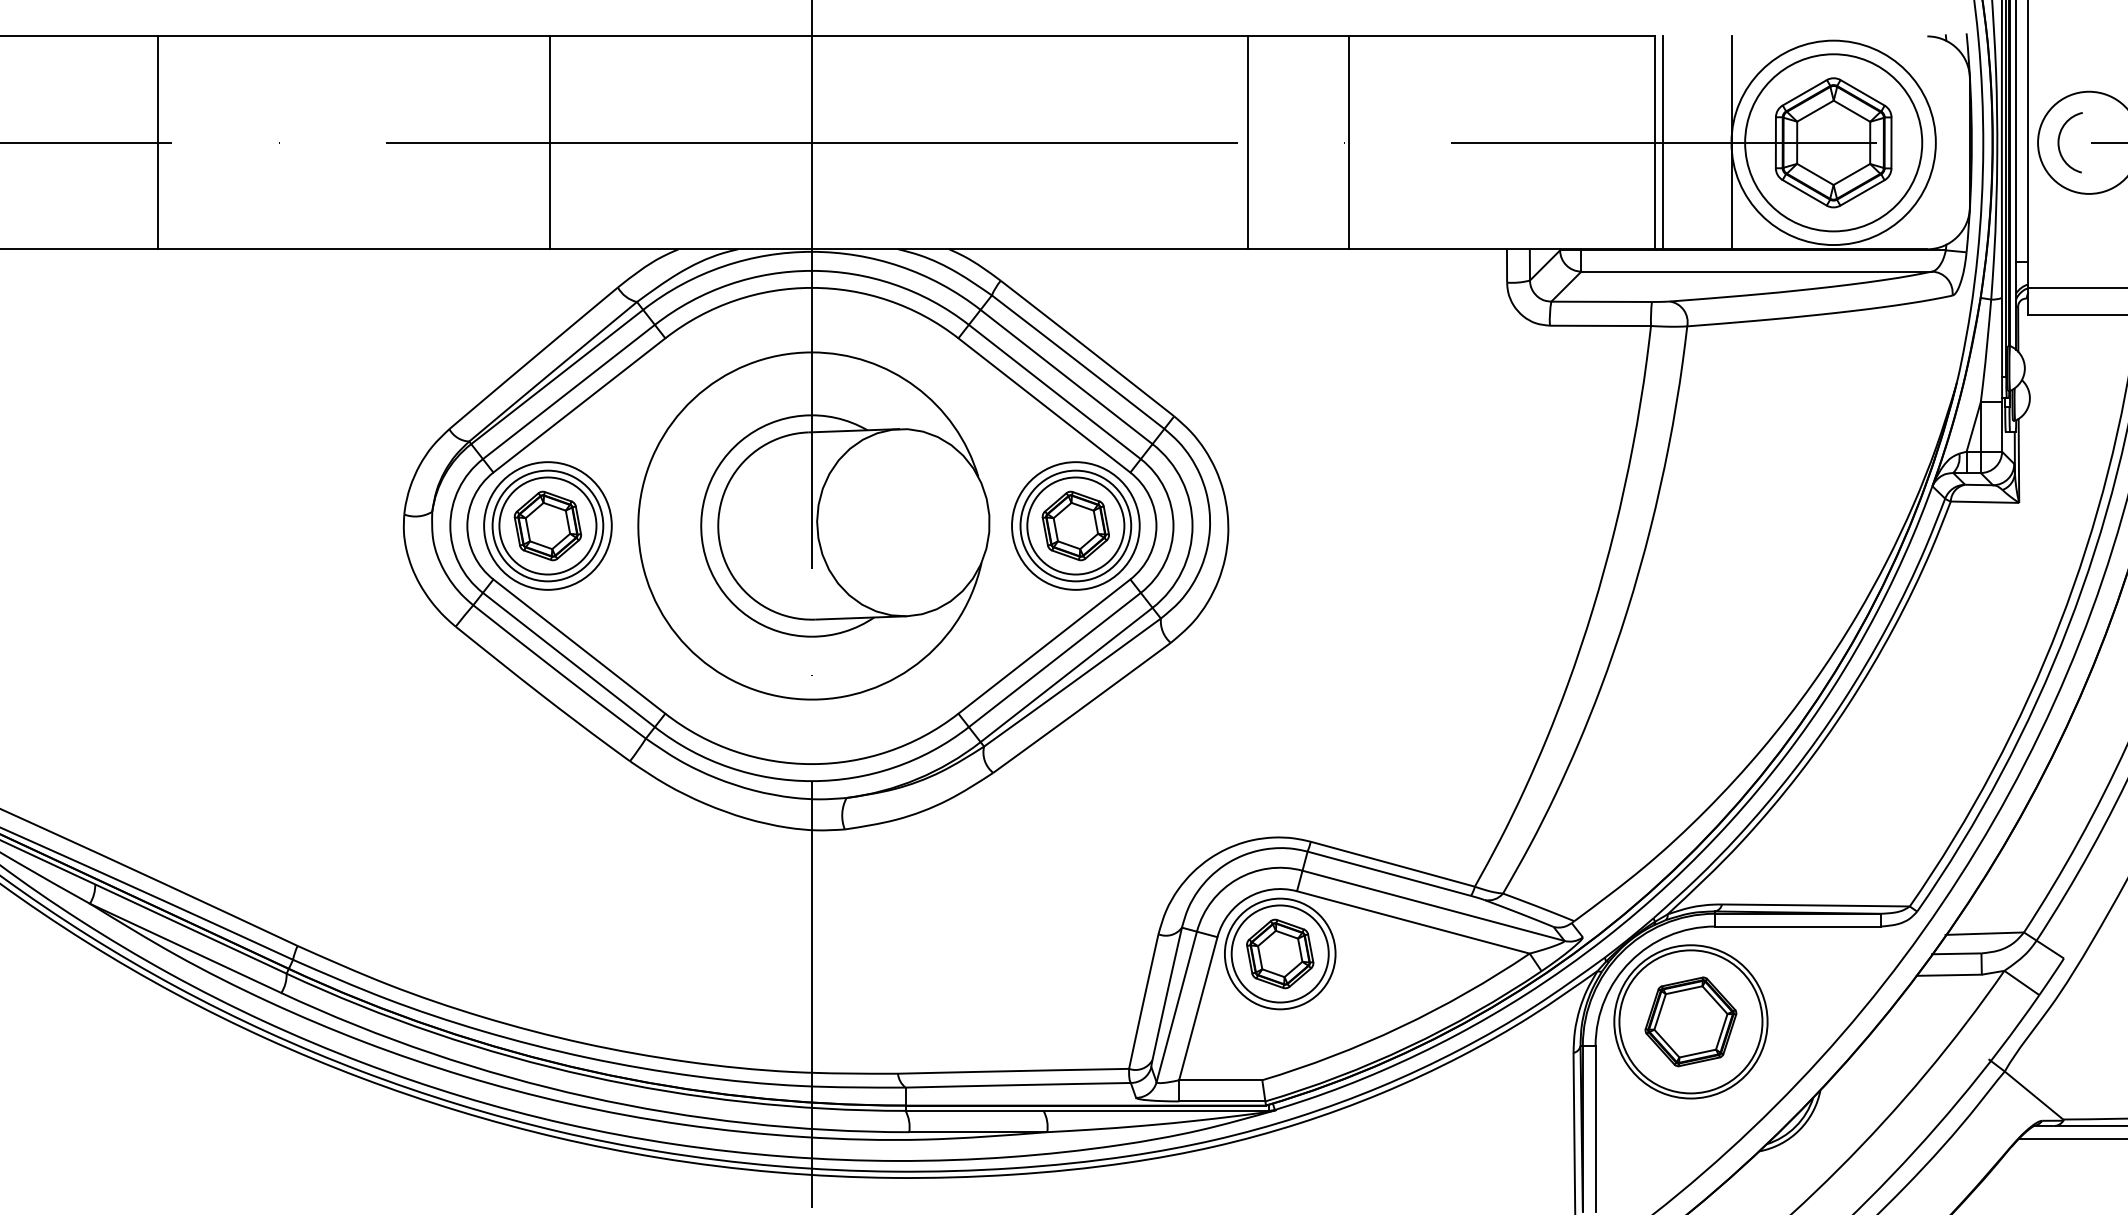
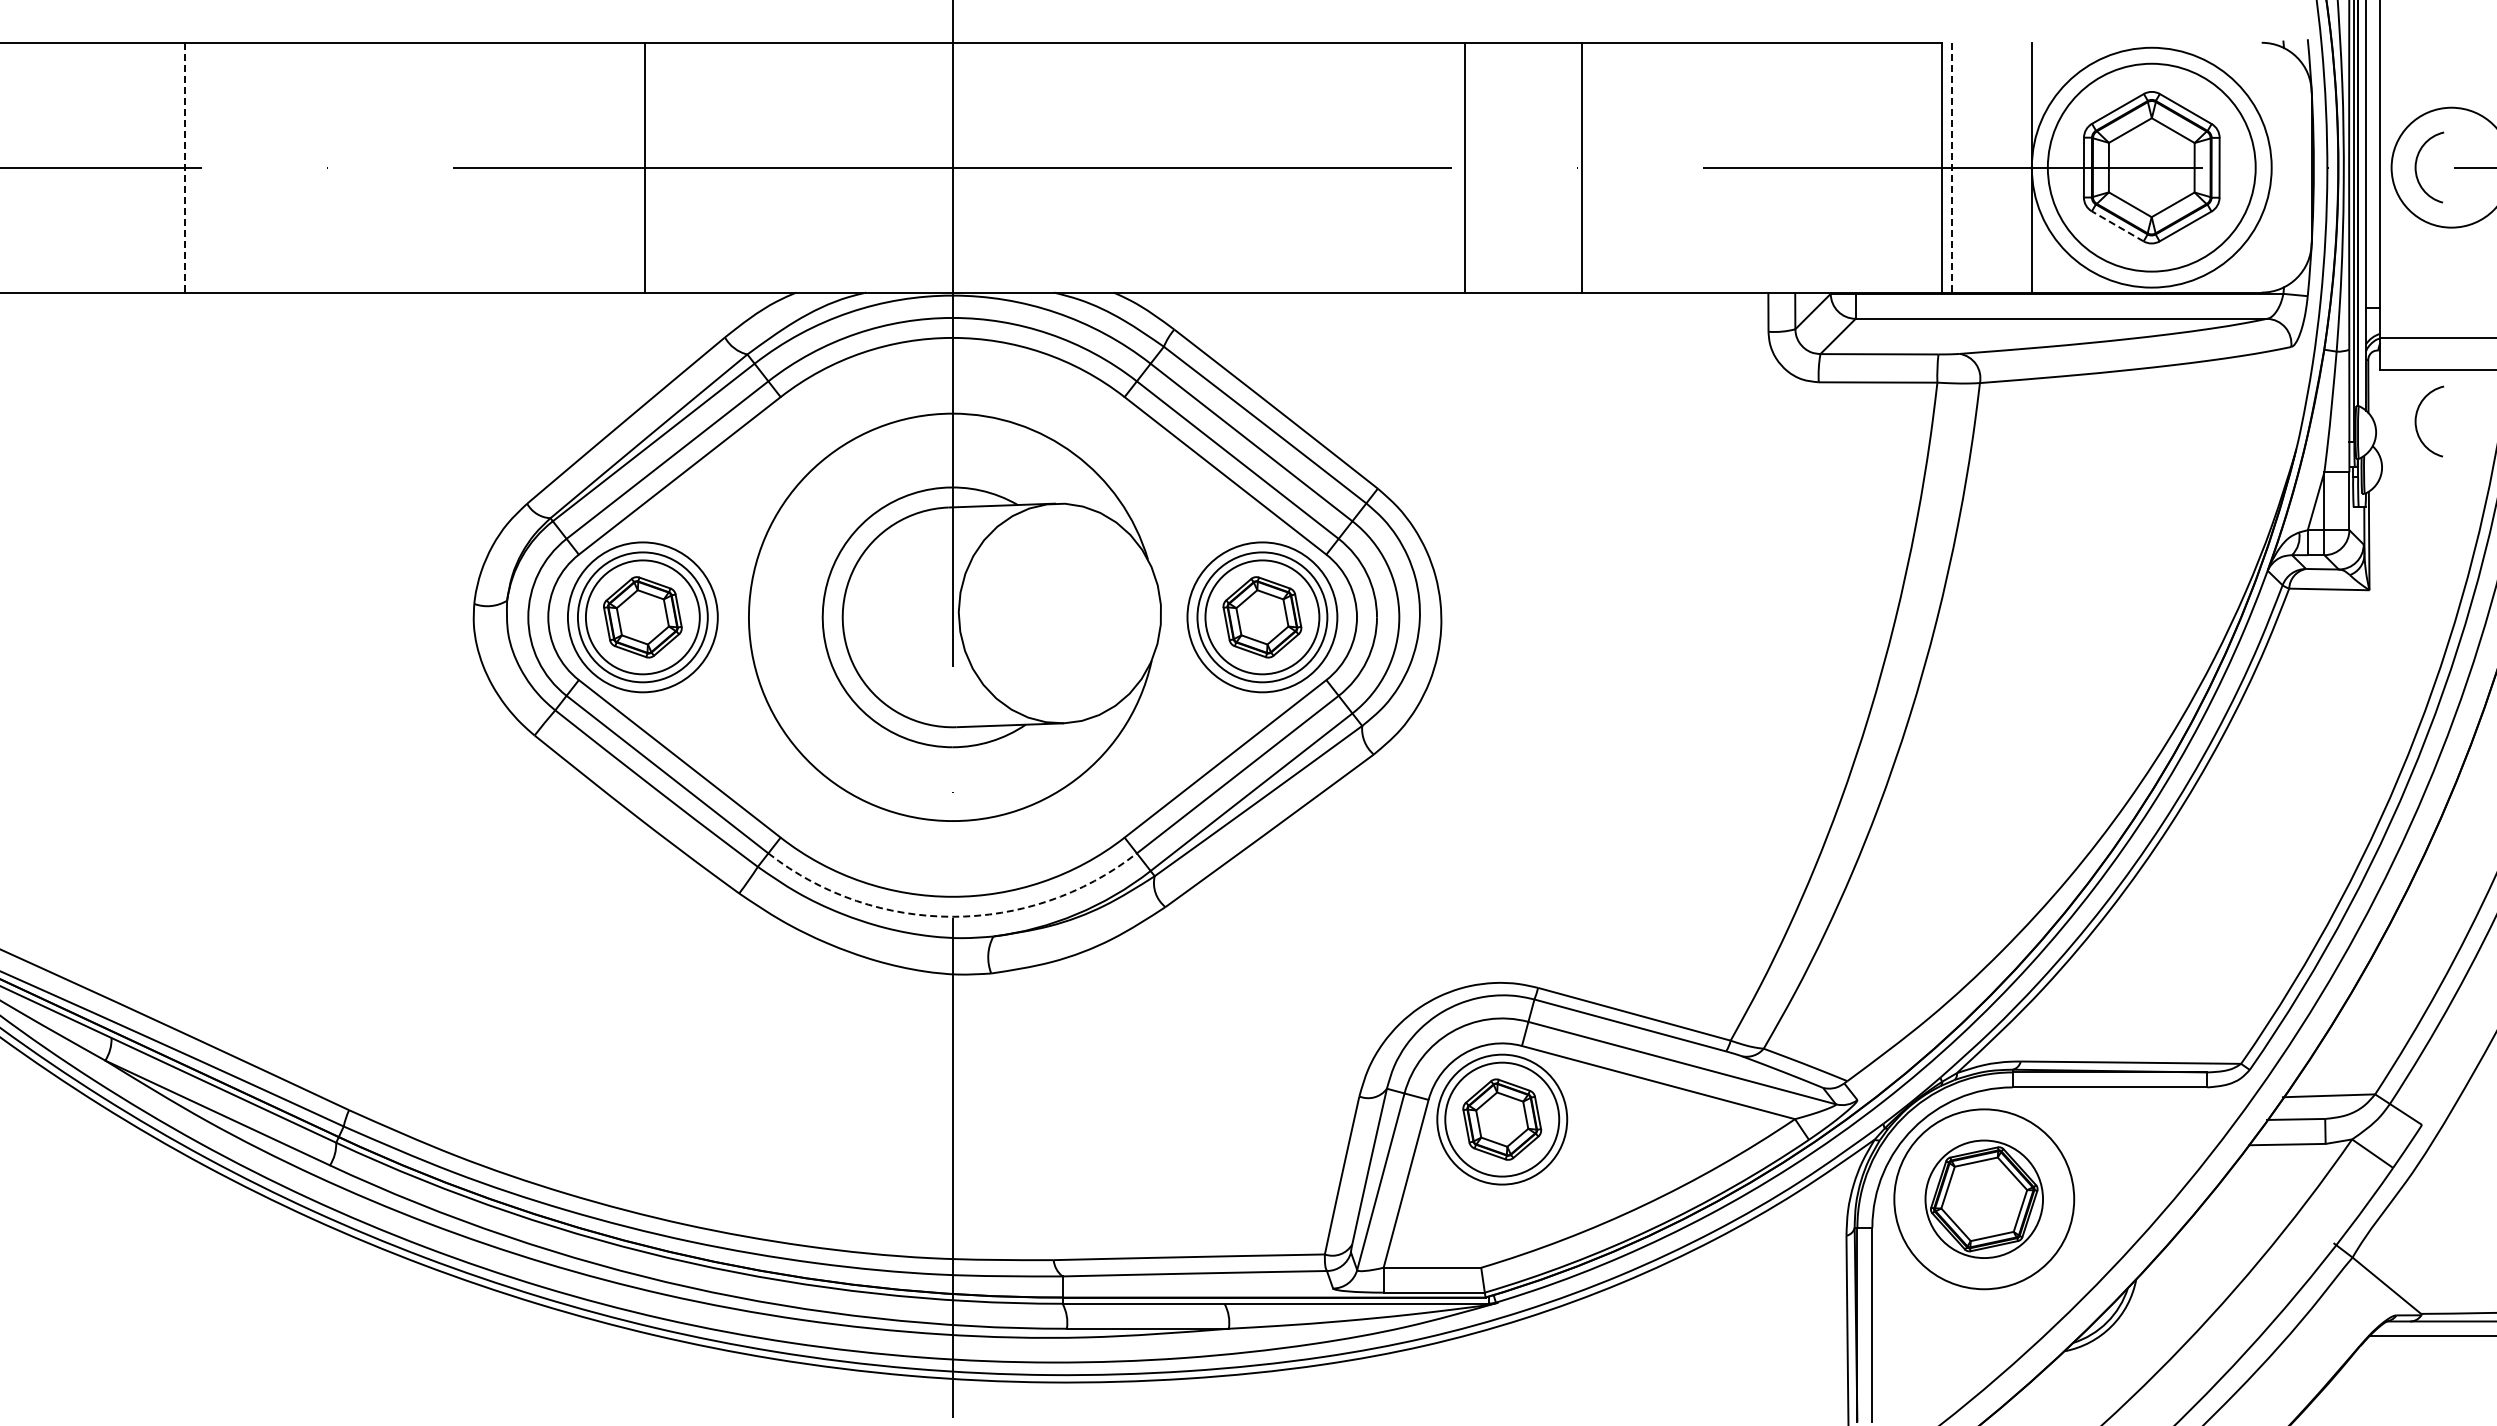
line: (157, 142) -> (184, 167), solid -> dashed
line: (1663, 142) -> (1951, 167), solid -> dashed
line: (1804, 192) -> (2117, 226), solid -> dashed
arc: (2059, 359) -> (2416, 421), added
arc: (811, 780) -> (952, 916), solid -> dashed
circle: (1691, 1022) -> (1984, 1199), size x0.7

